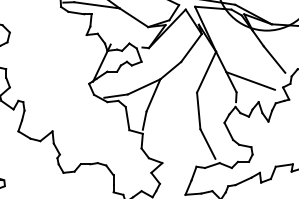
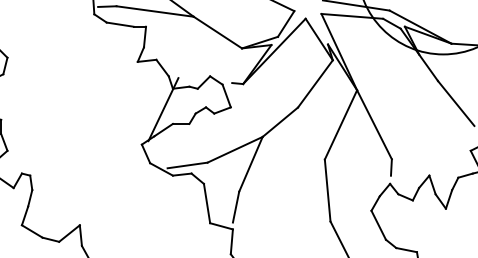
line: (250, 80) -> (415, 138), removed

